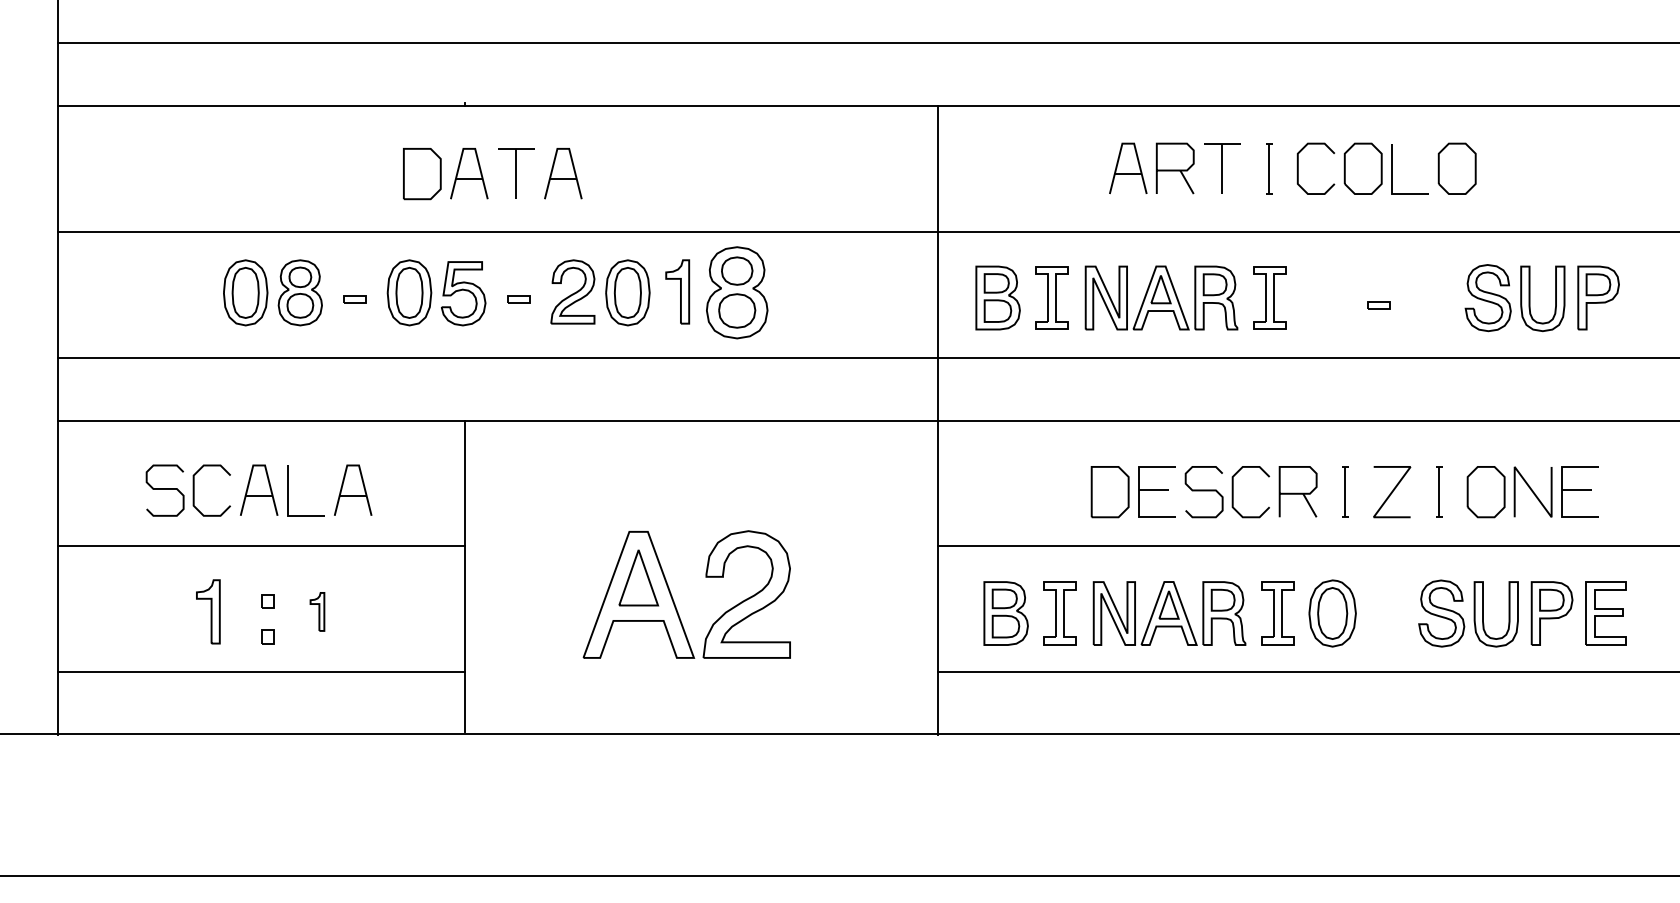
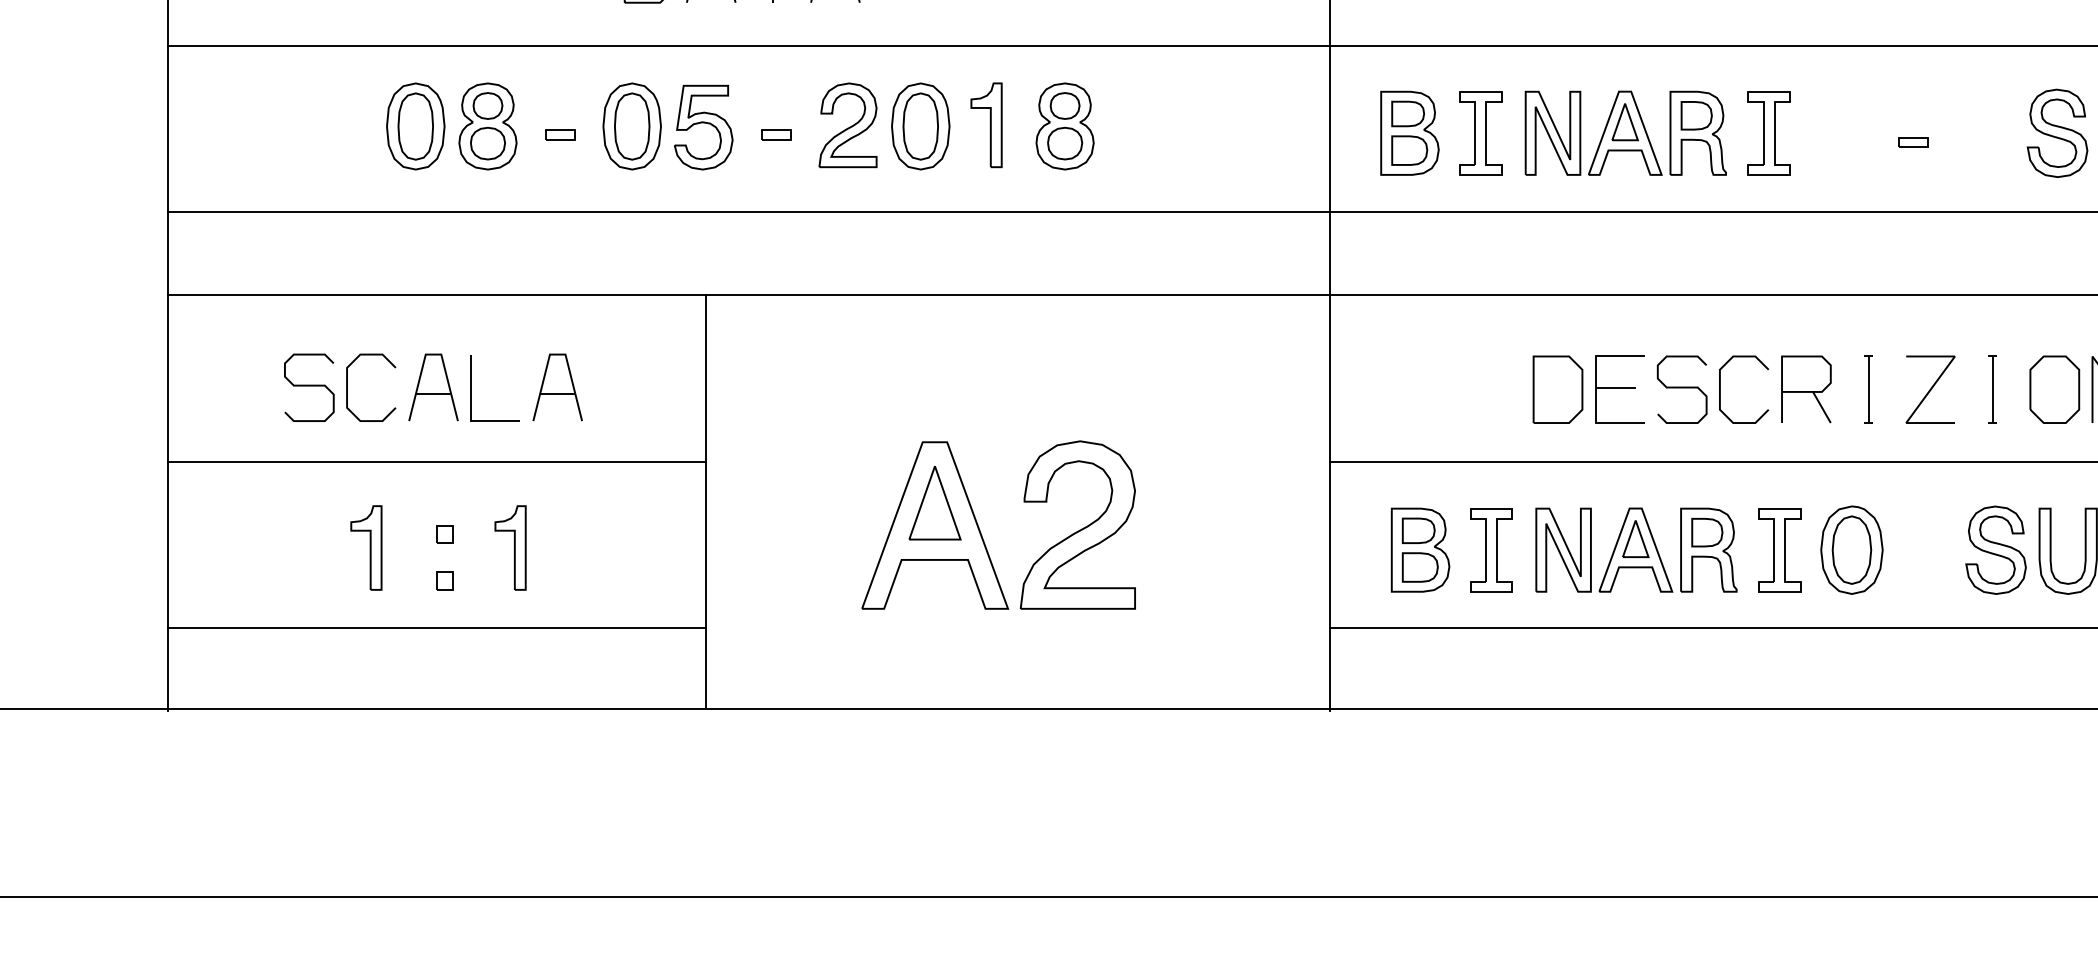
part: (736, 292) -> (1064, 126), size x0.71
part: (317, 611) -> (510, 547), size x1.67

